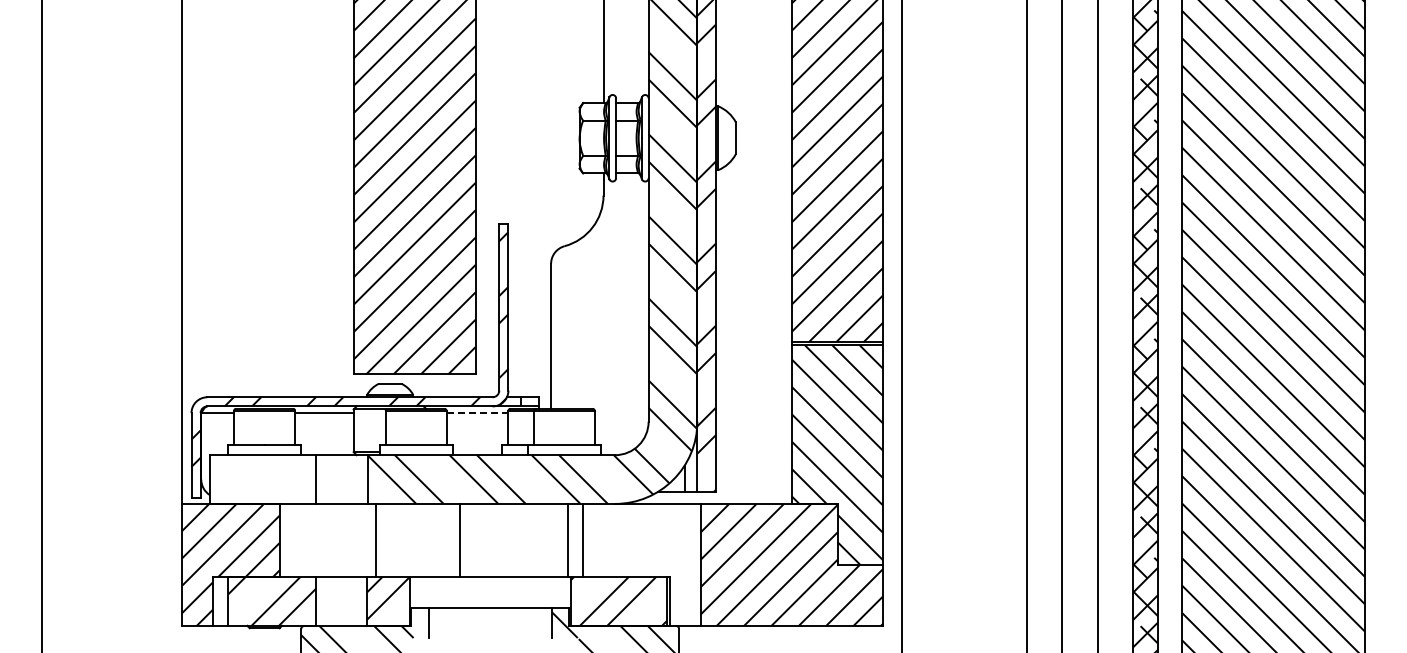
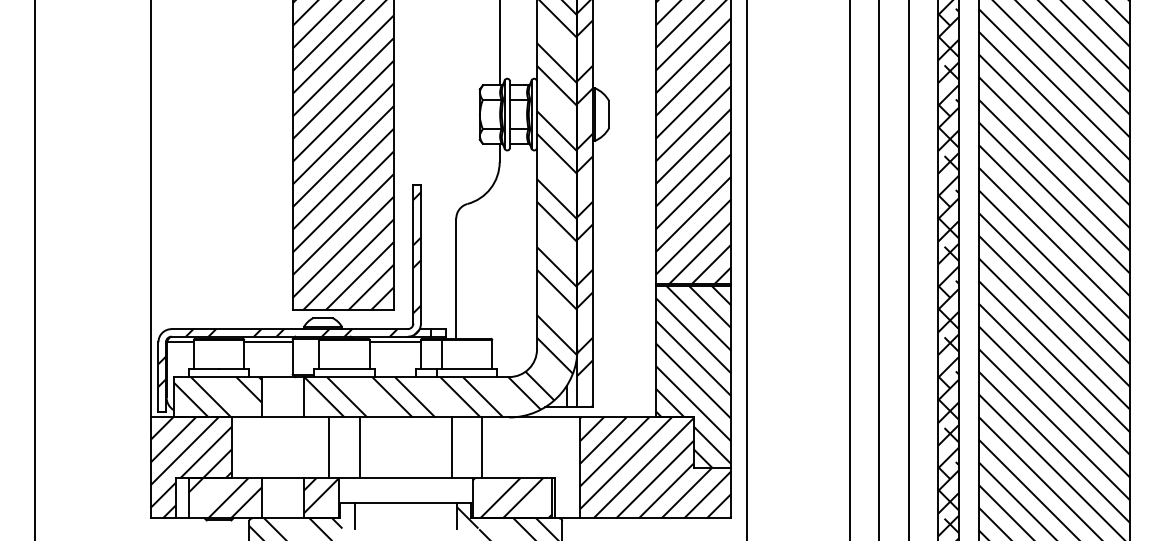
line: (477, 413) -> (395, 342), dashed -> solid
hatch: (262, 479) -> (217, 397), added
line: (375, 540) -> (329, 447), moved
line: (460, 540) -> (359, 447), moved
line: (567, 540) -> (451, 447), moved

